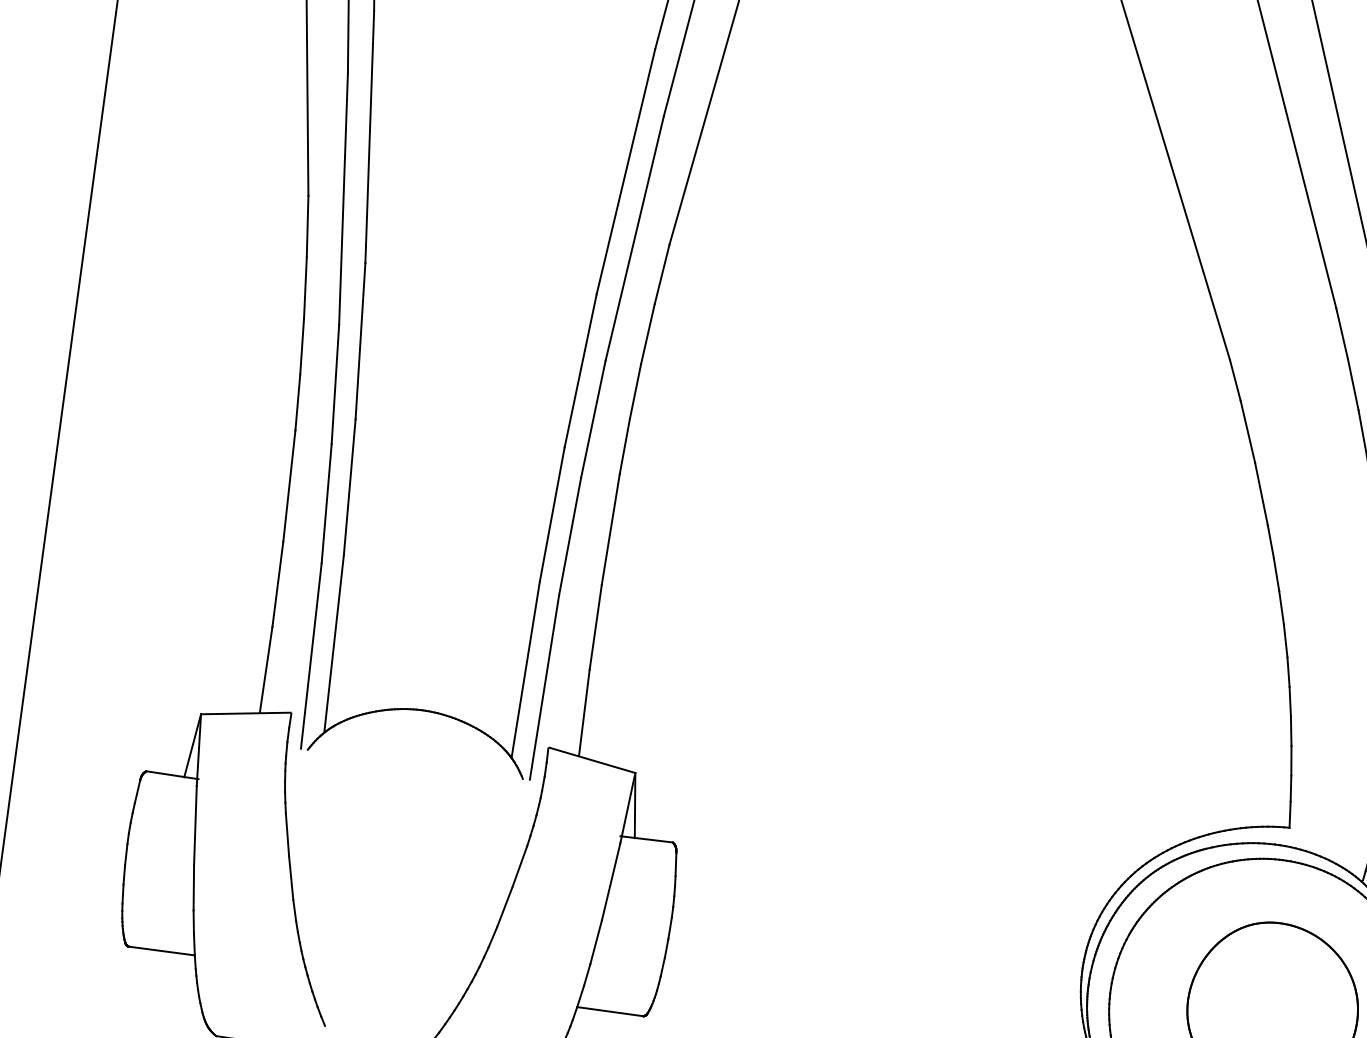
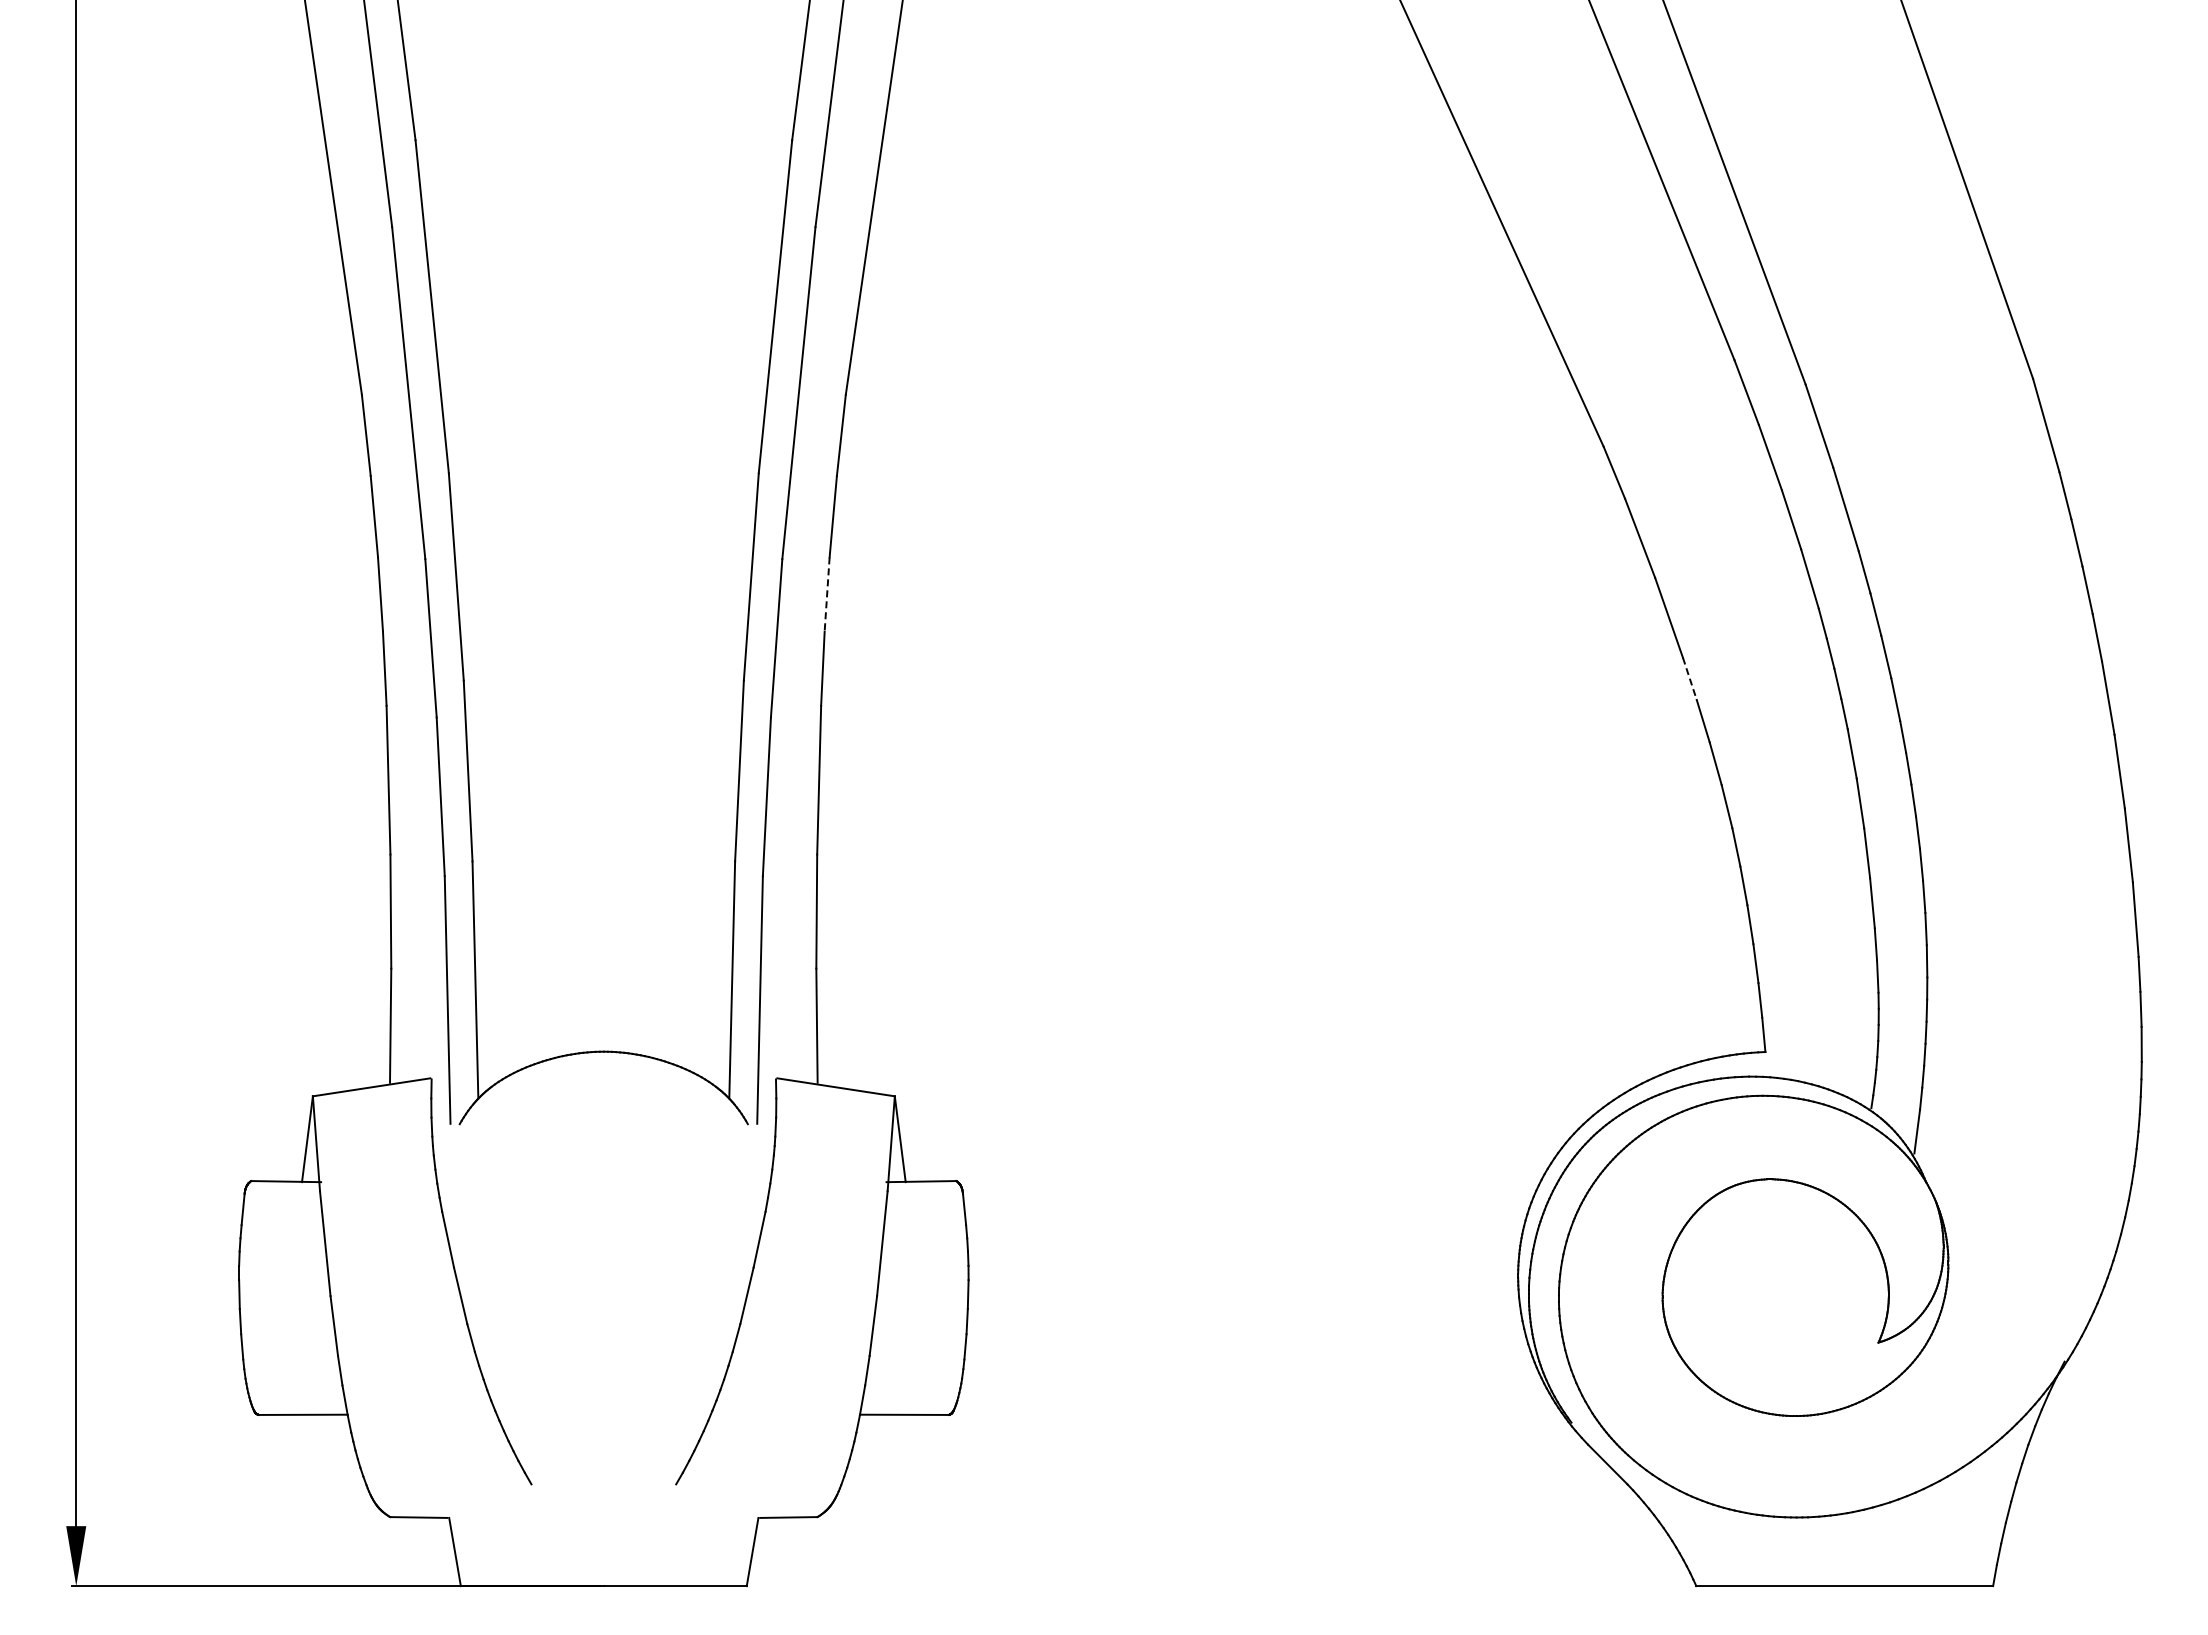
line: (635, 392) -> (827, 595), solid -> dashed
line: (1271, 542) -> (1690, 679), solid -> dashed

